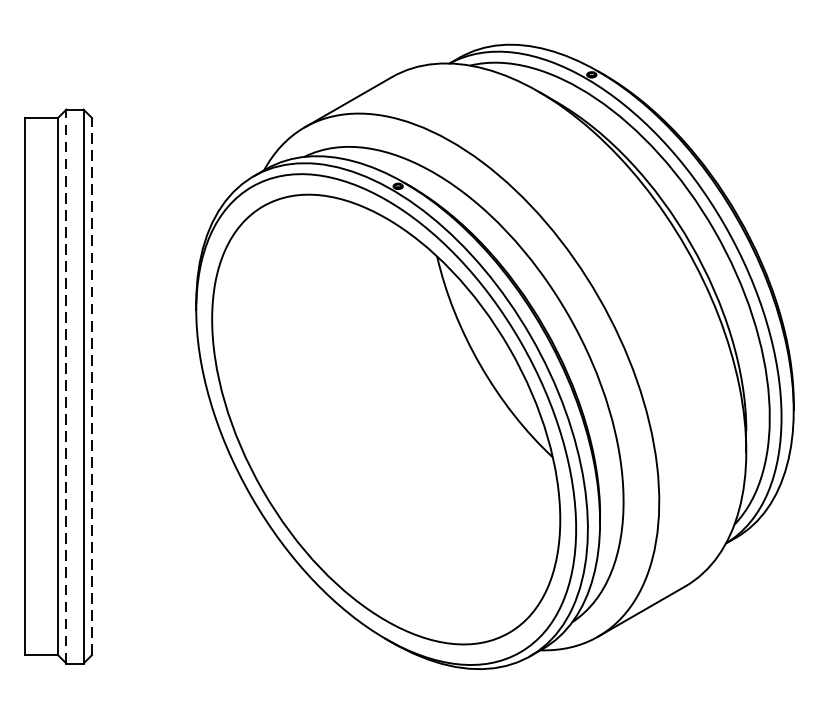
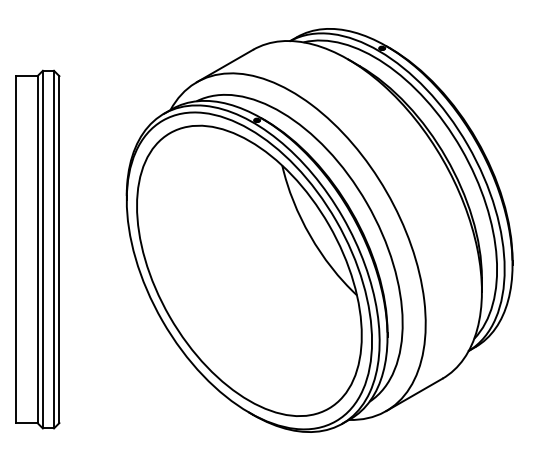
line: (65, 386) -> (42, 249), dashed -> solid
line: (92, 386) -> (59, 249), dashed -> solid

